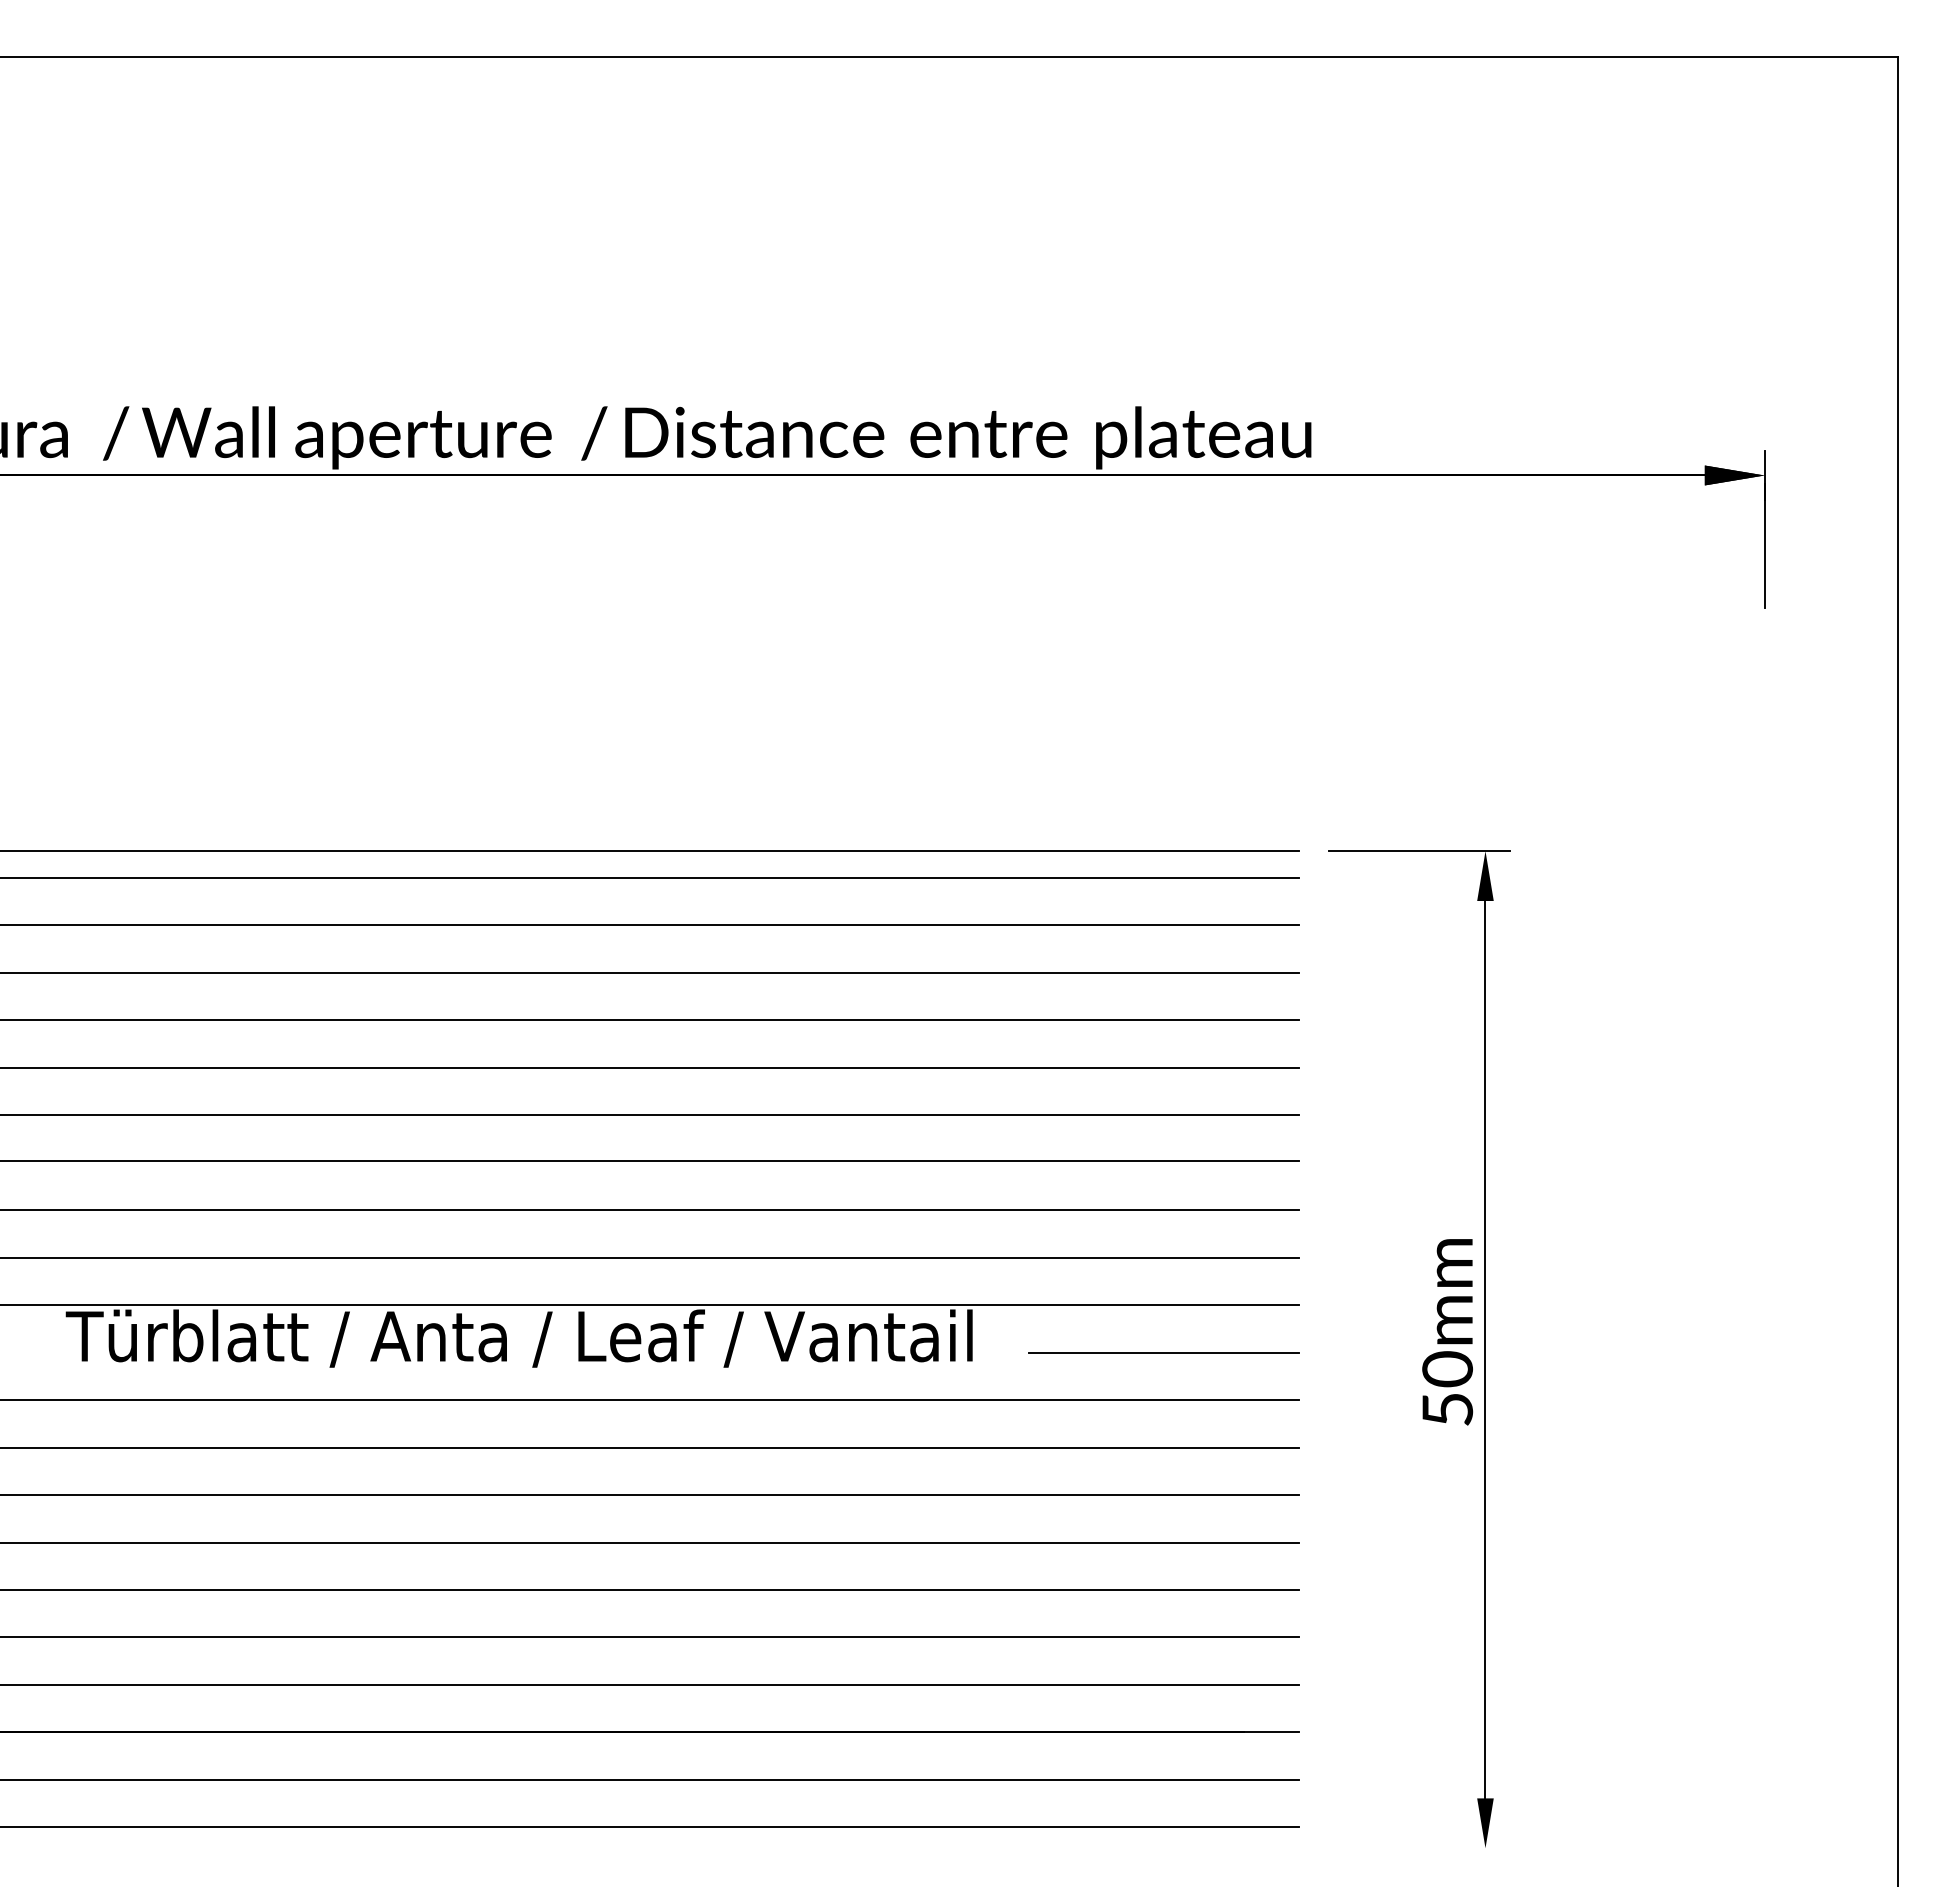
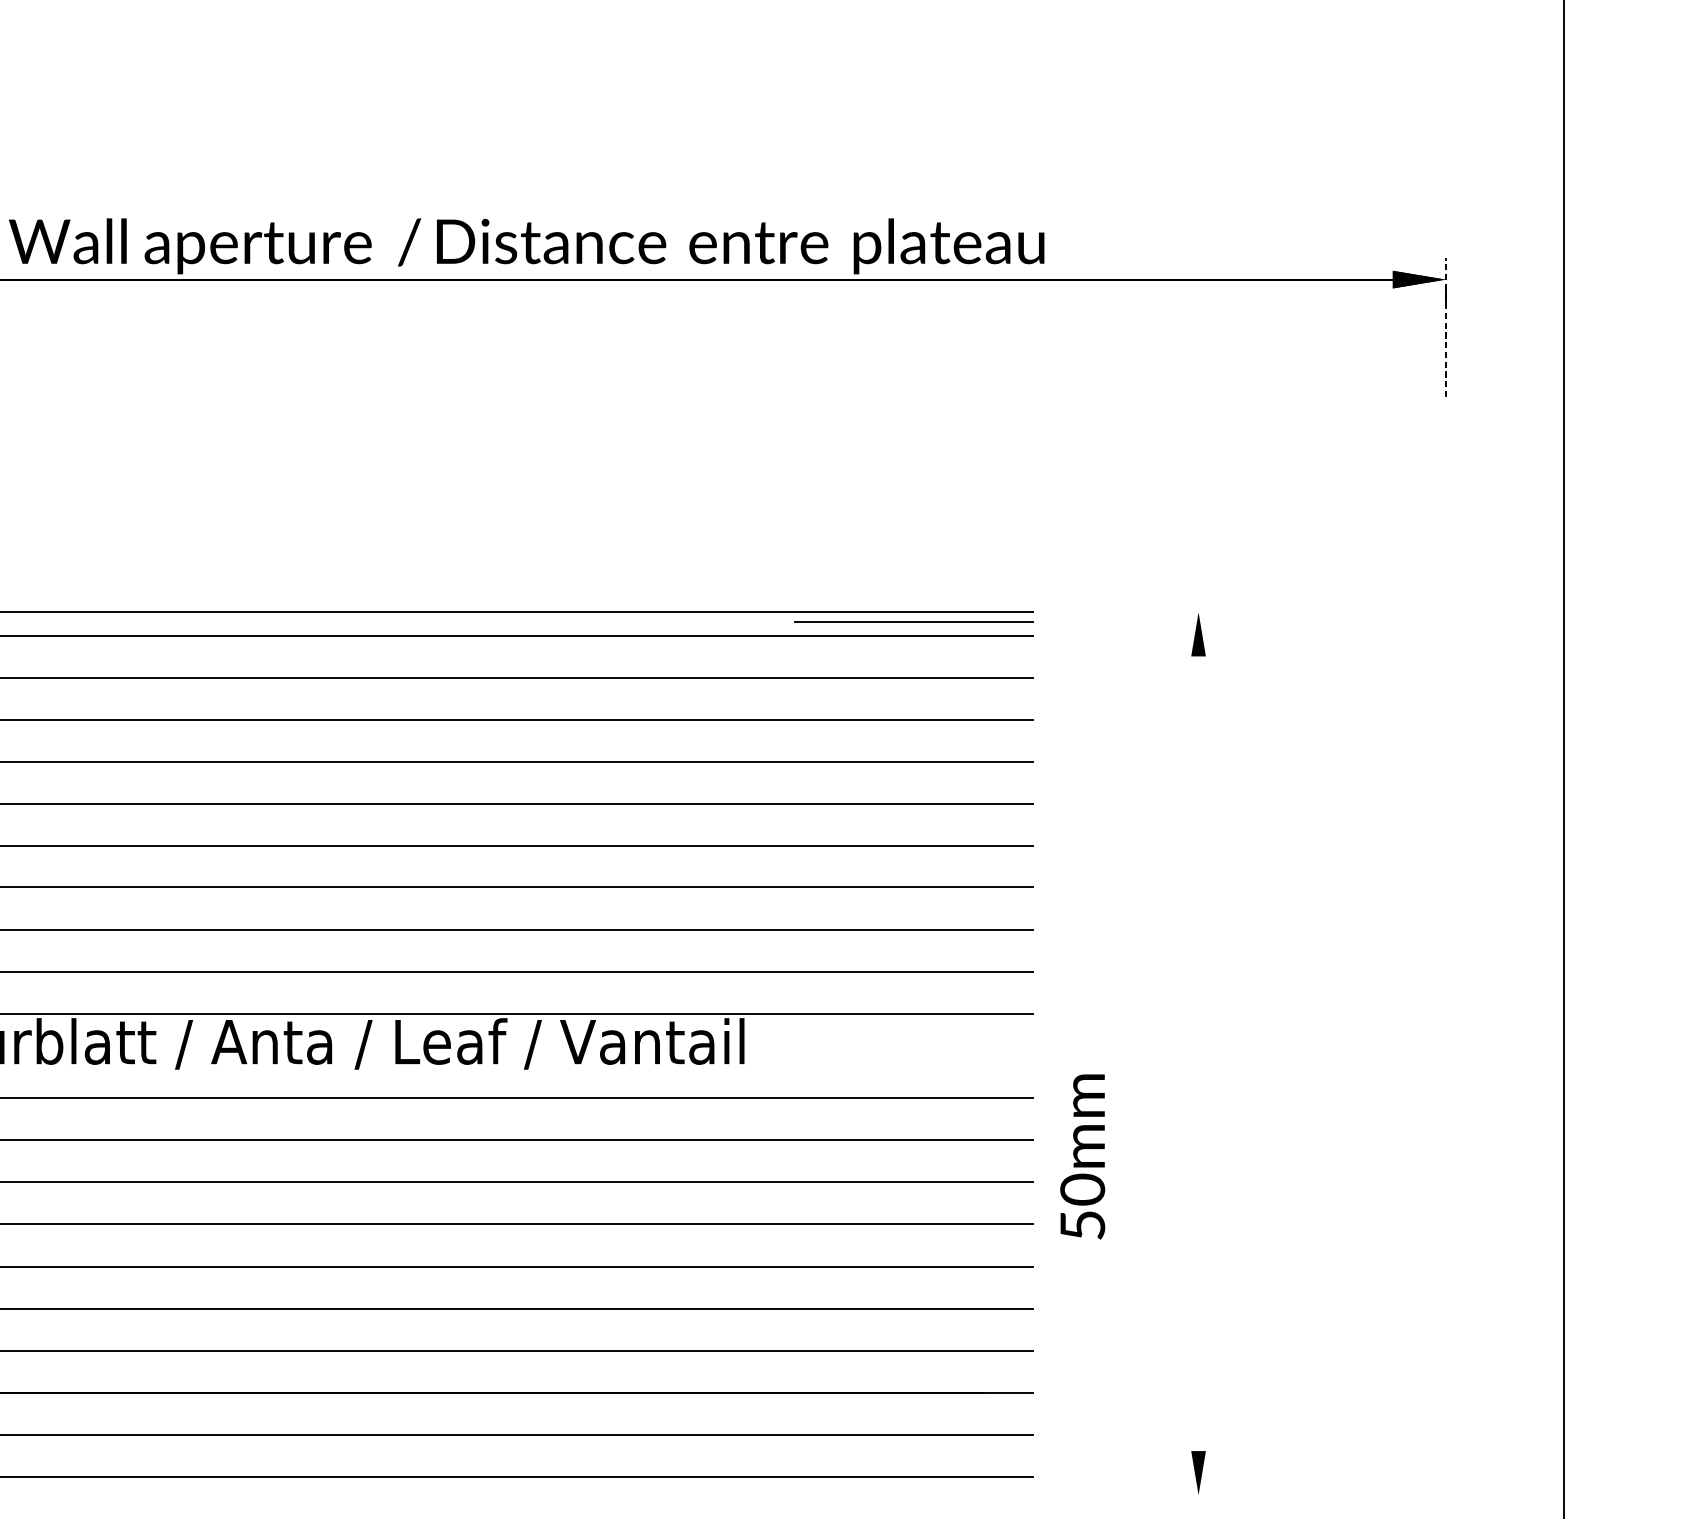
line: (1764, 529) -> (1445, 327), solid -> dashed
line: (1419, 851) -> (1140, 612), removed
text: (1447, 1332) -> (1082, 1157), moved
line: (1485, 1349) -> (1198, 1053), removed
line: (1163, 1352) -> (913, 622), moved

